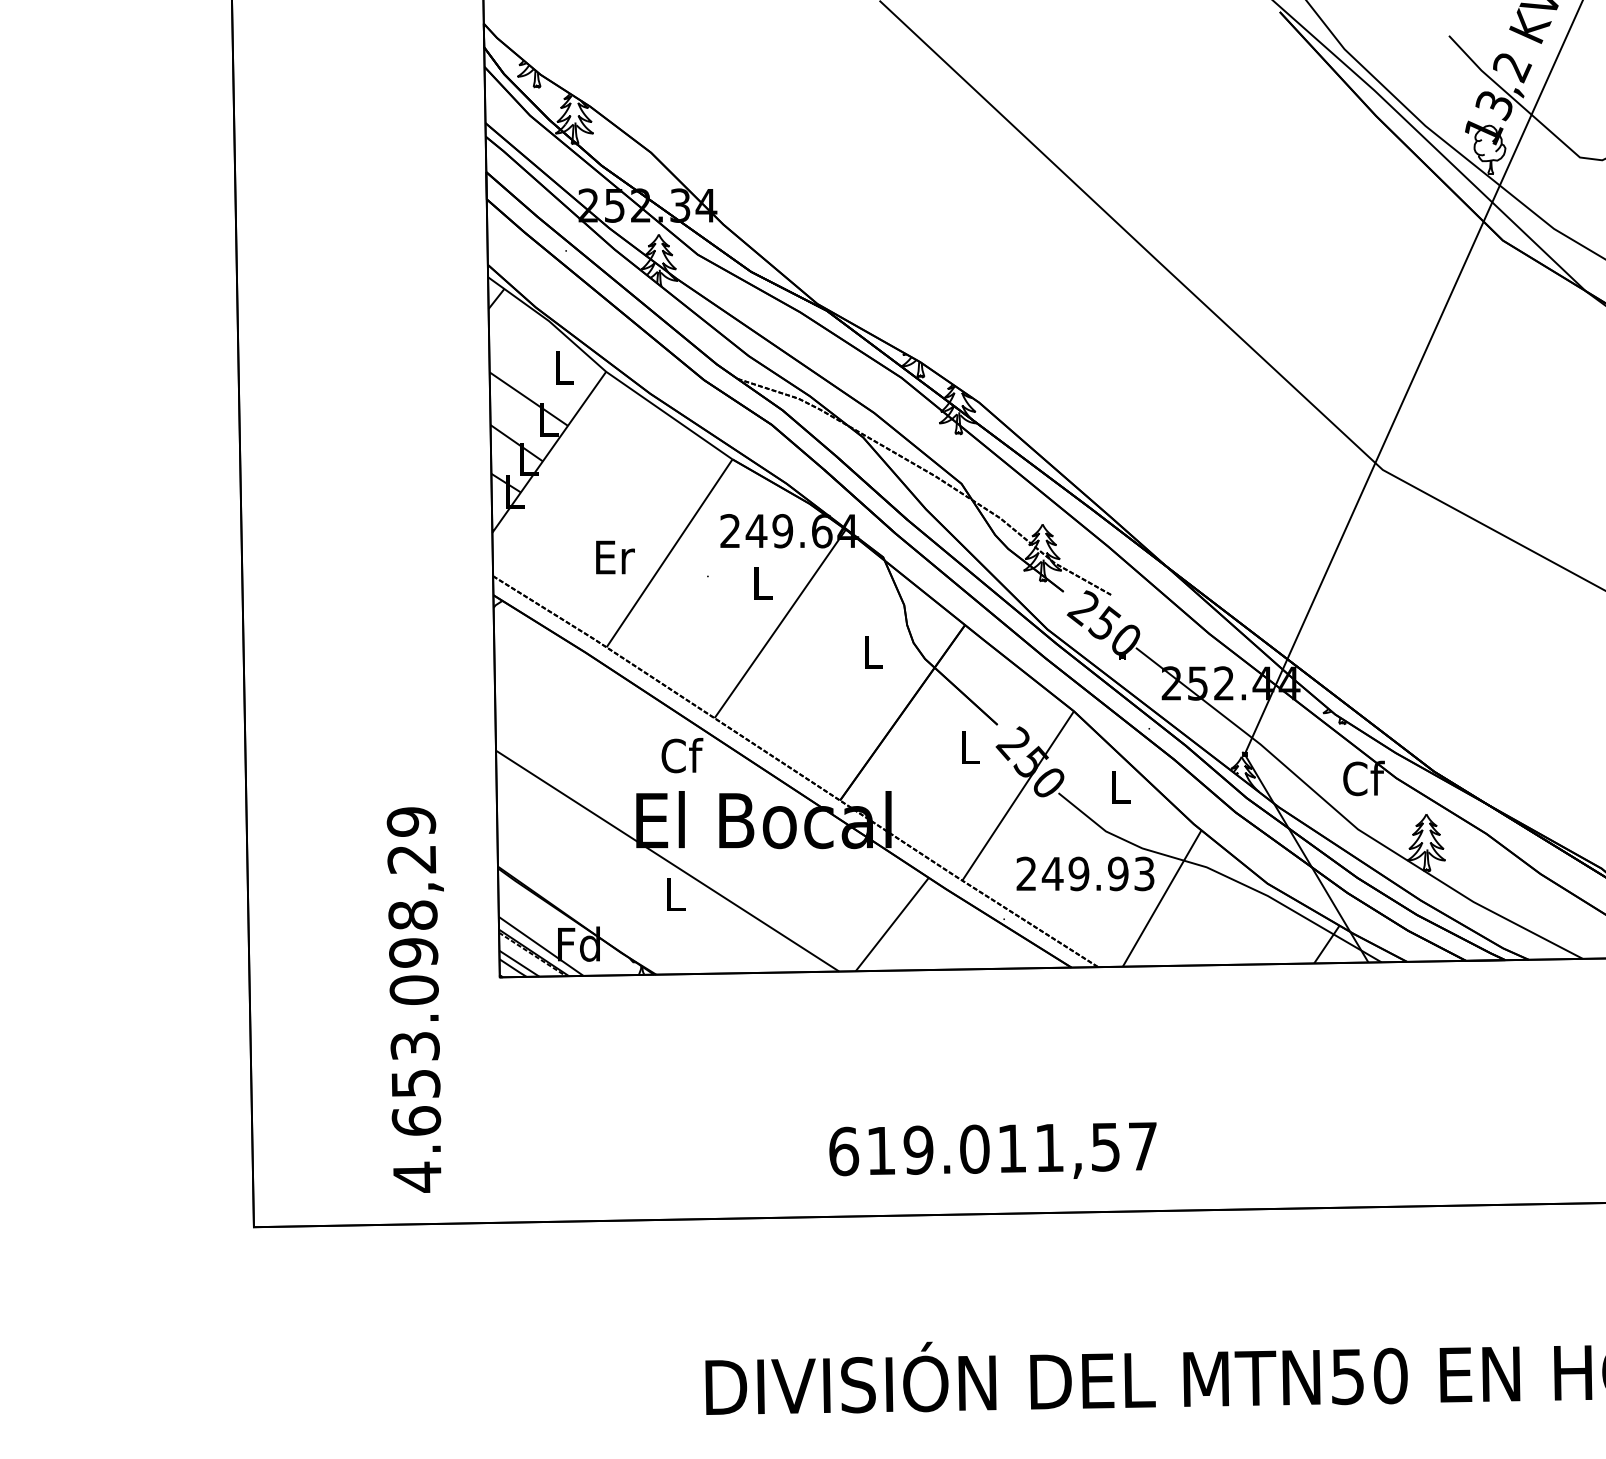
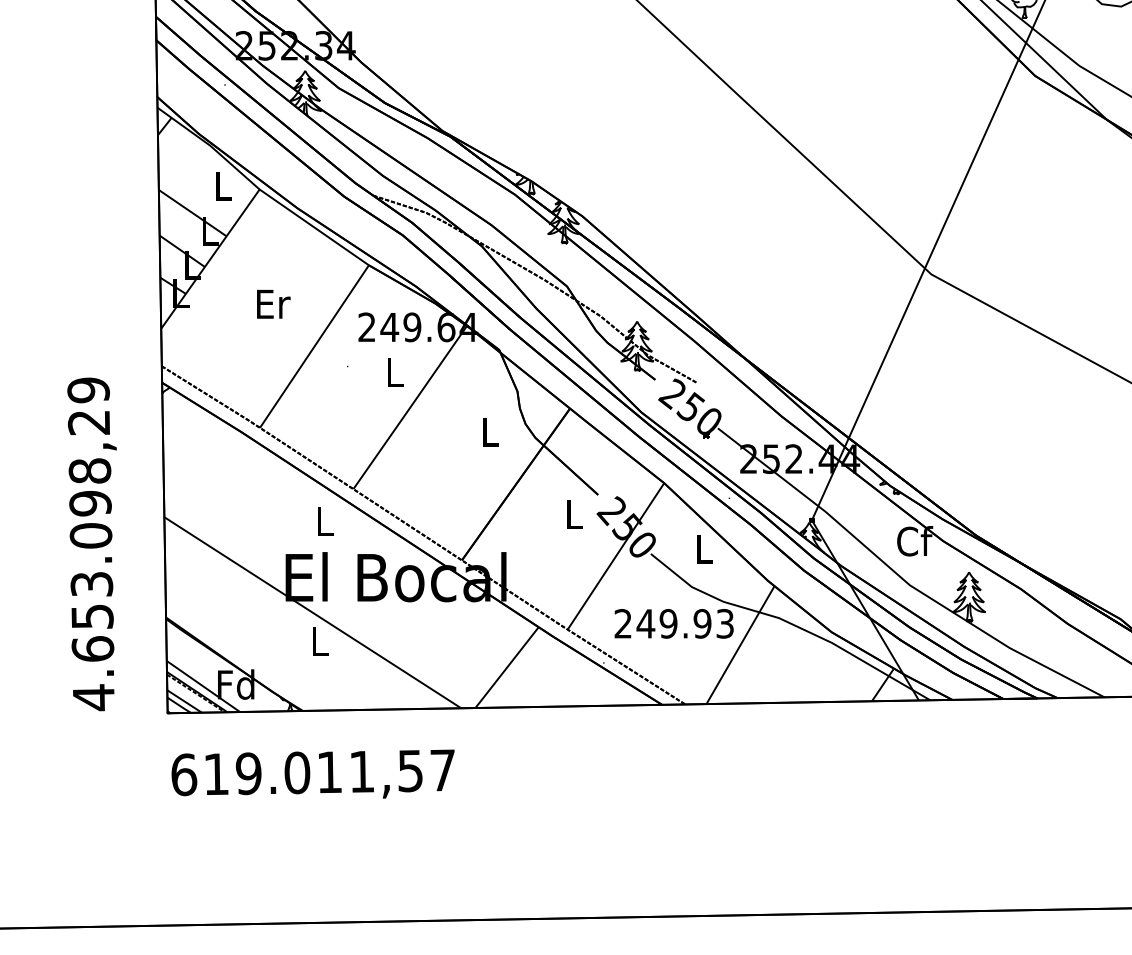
text: (615, 557) -> (273, 304), moved
text: (682, 755) -> (325, 521), Cf -> L
text: (414, 999) -> (91, 543), moved
text: (992, 1150) -> (312, 773), moved

